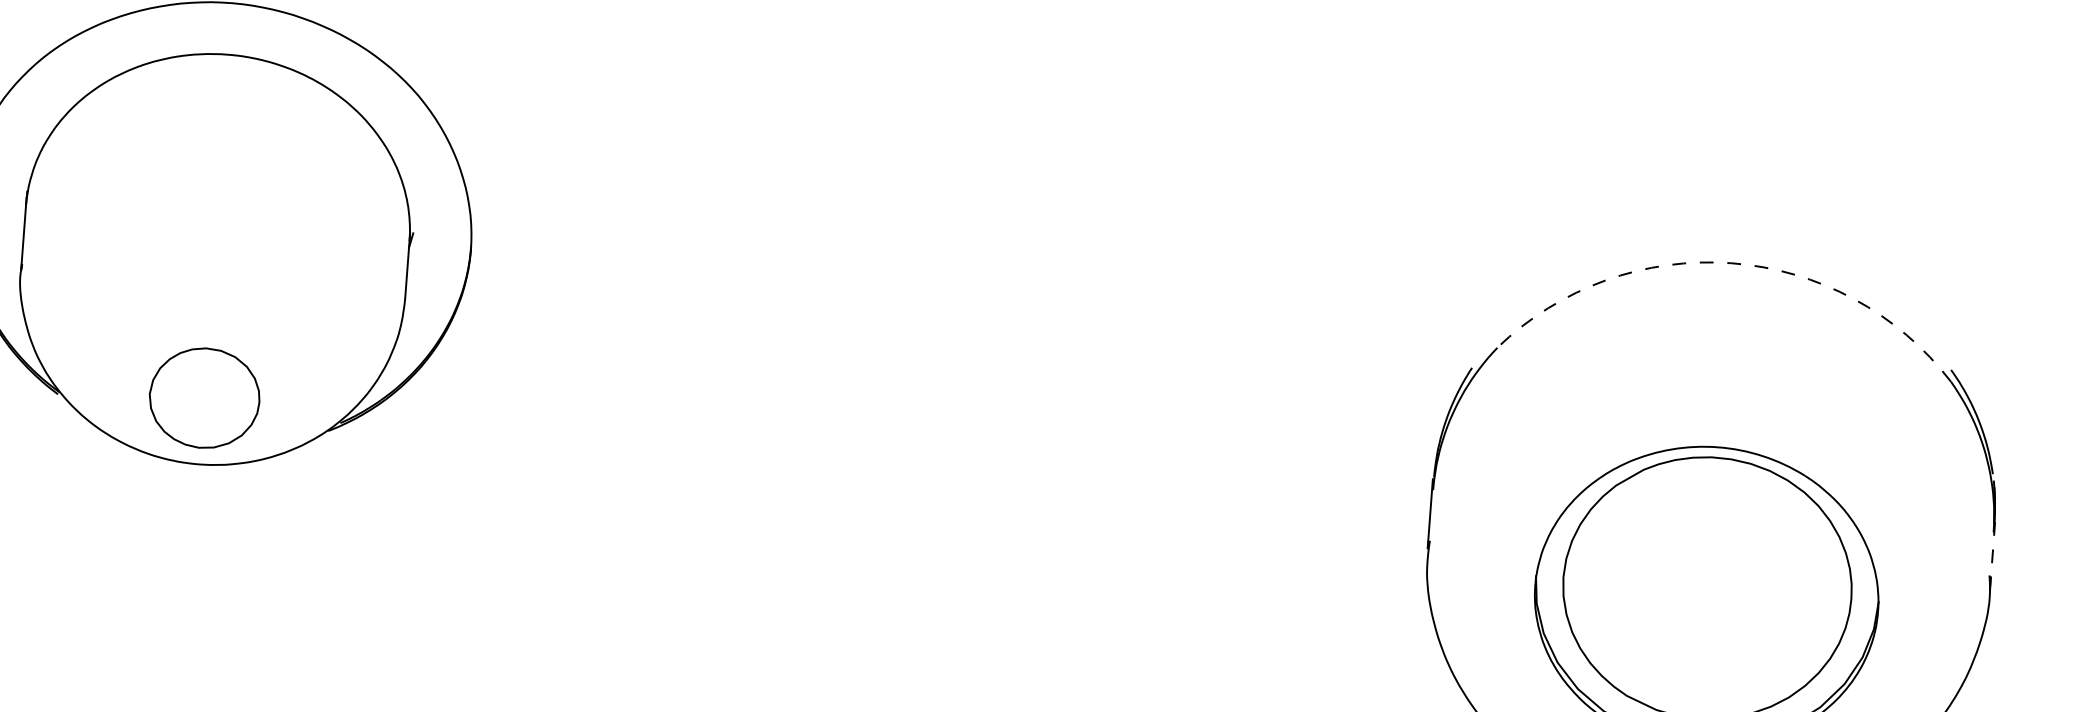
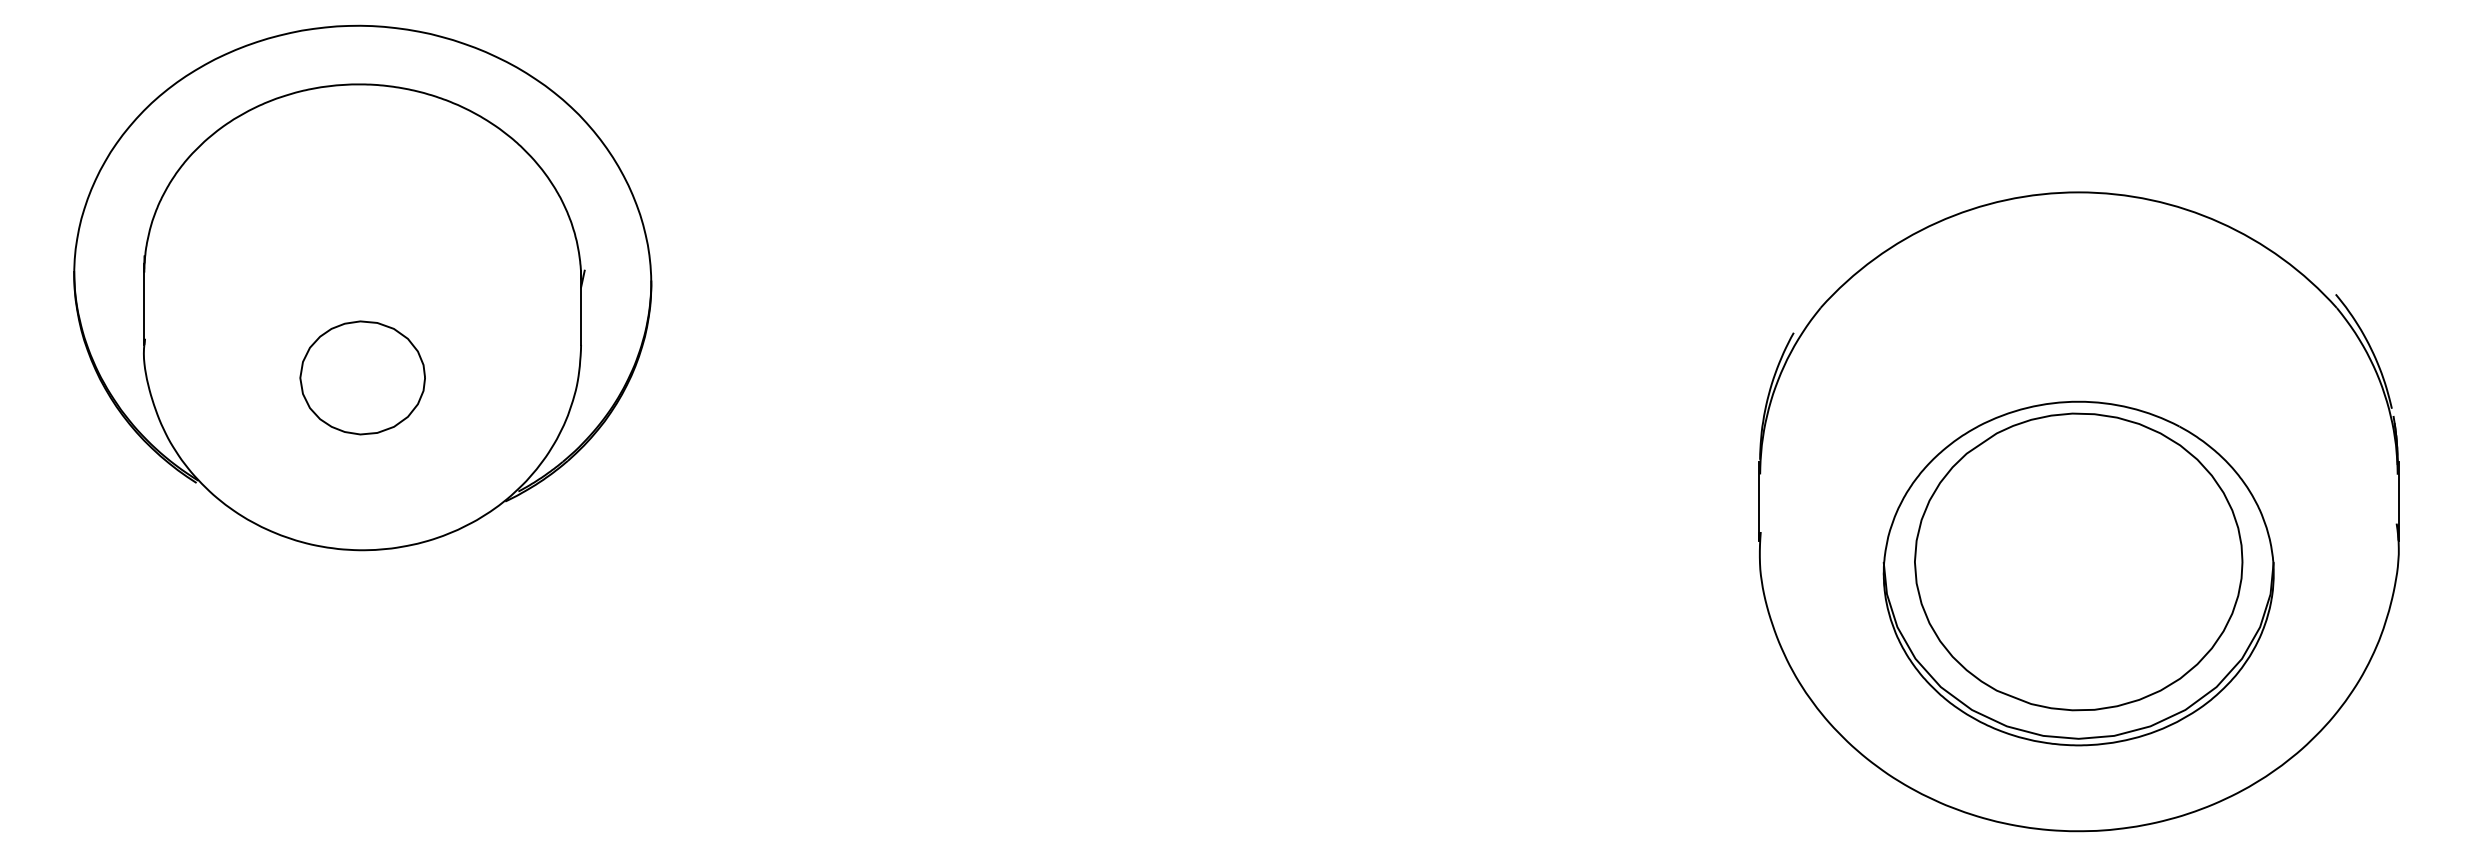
arc: (1731, 263) -> (2078, 192), dashed -> solid
part: (204, 397) -> (362, 377), moved
line: (1992, 555) -> (2398, 500), dashed -> solid

